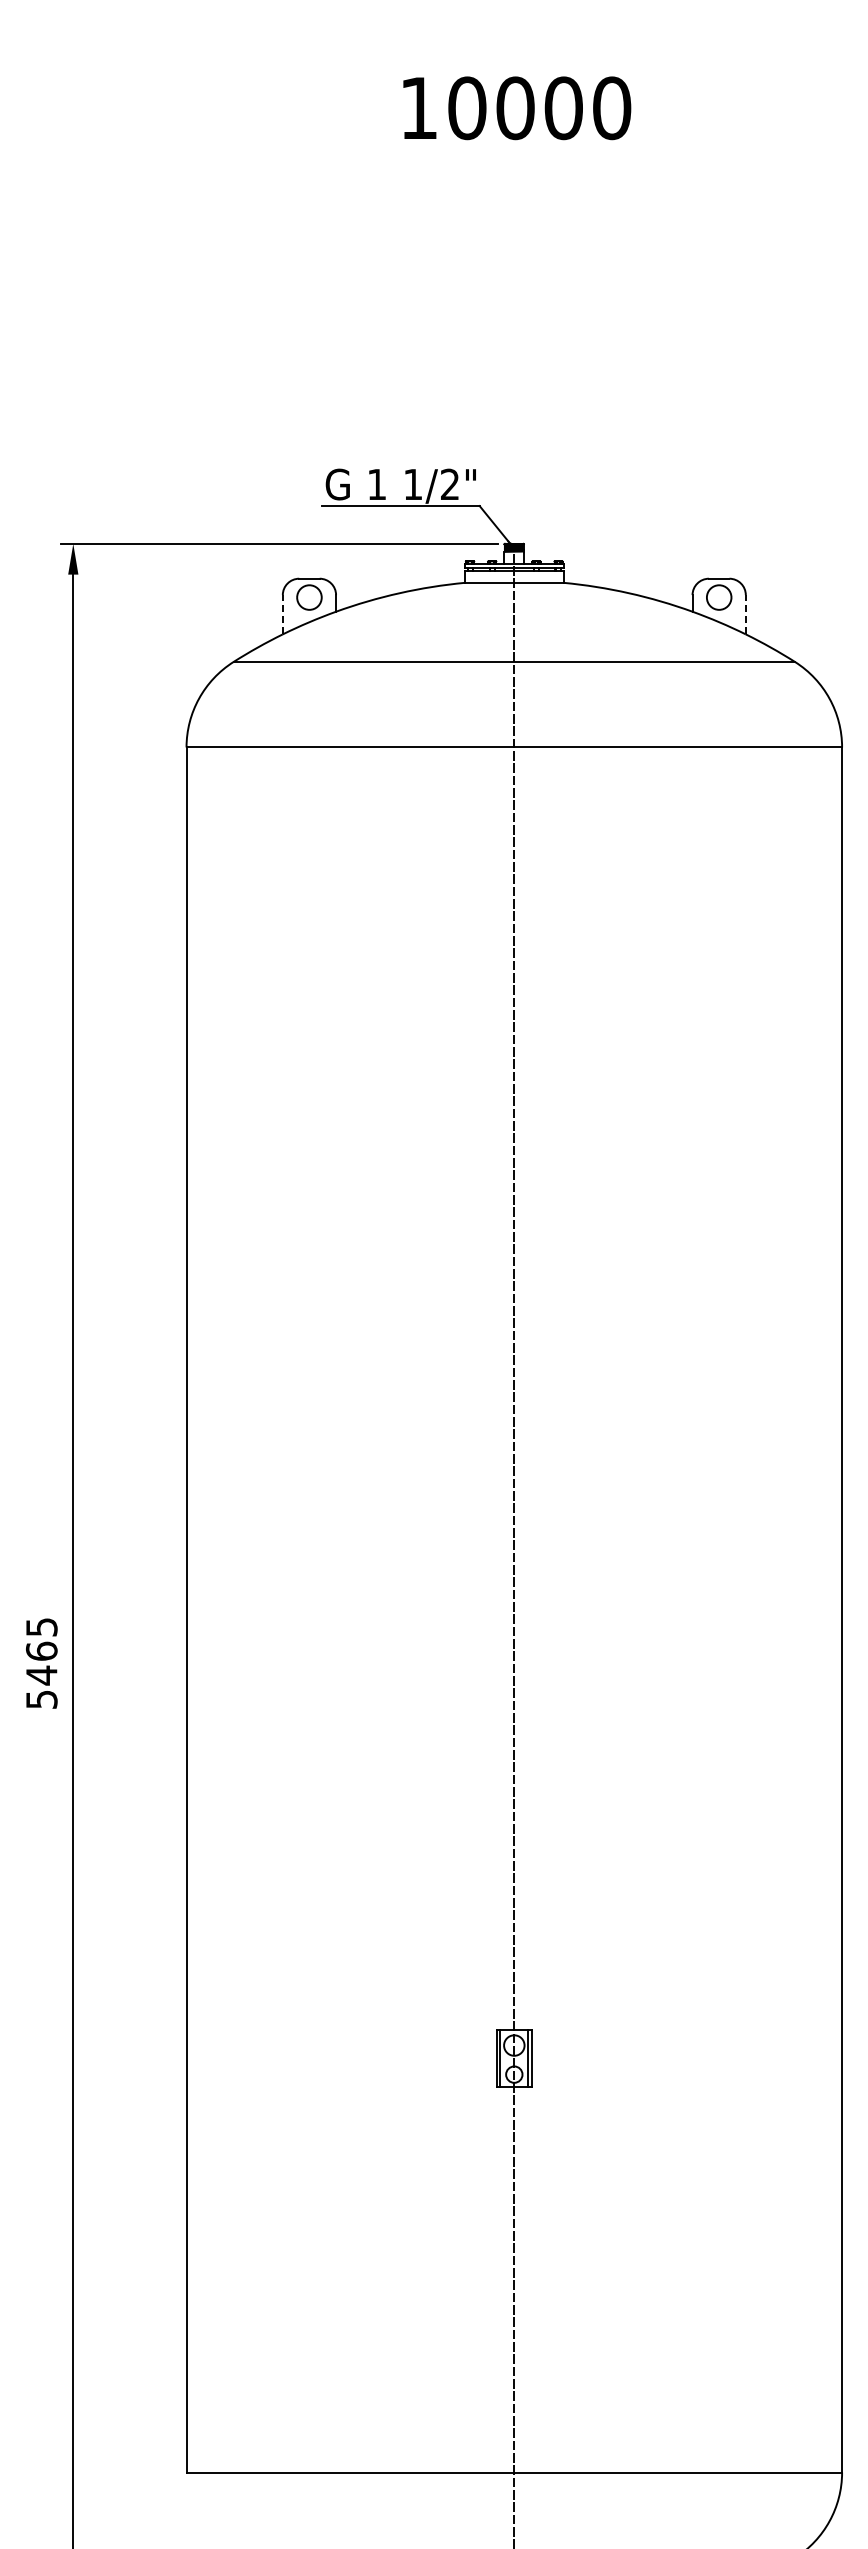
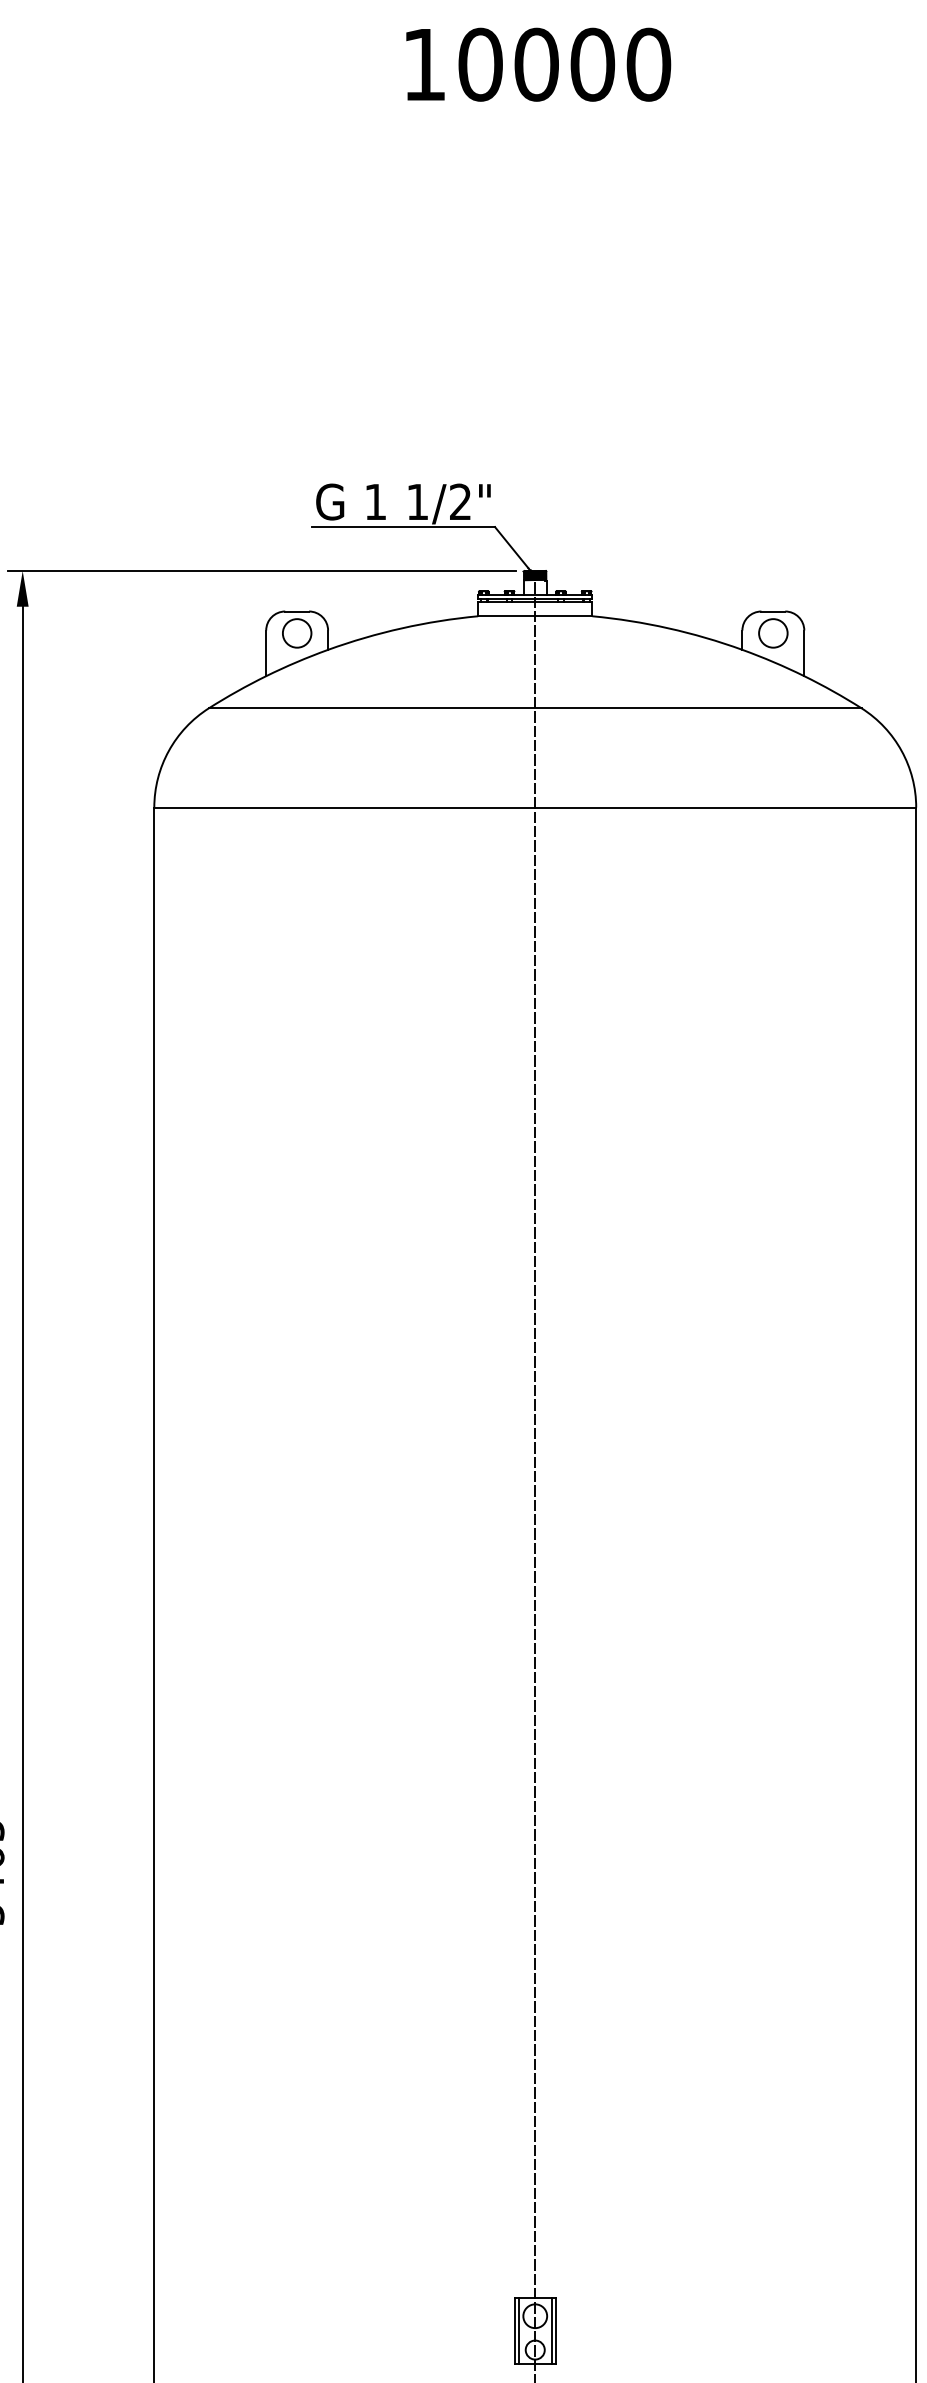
line: (282, 614) -> (265, 653), dashed -> solid
line: (745, 614) -> (803, 653), dashed -> solid

